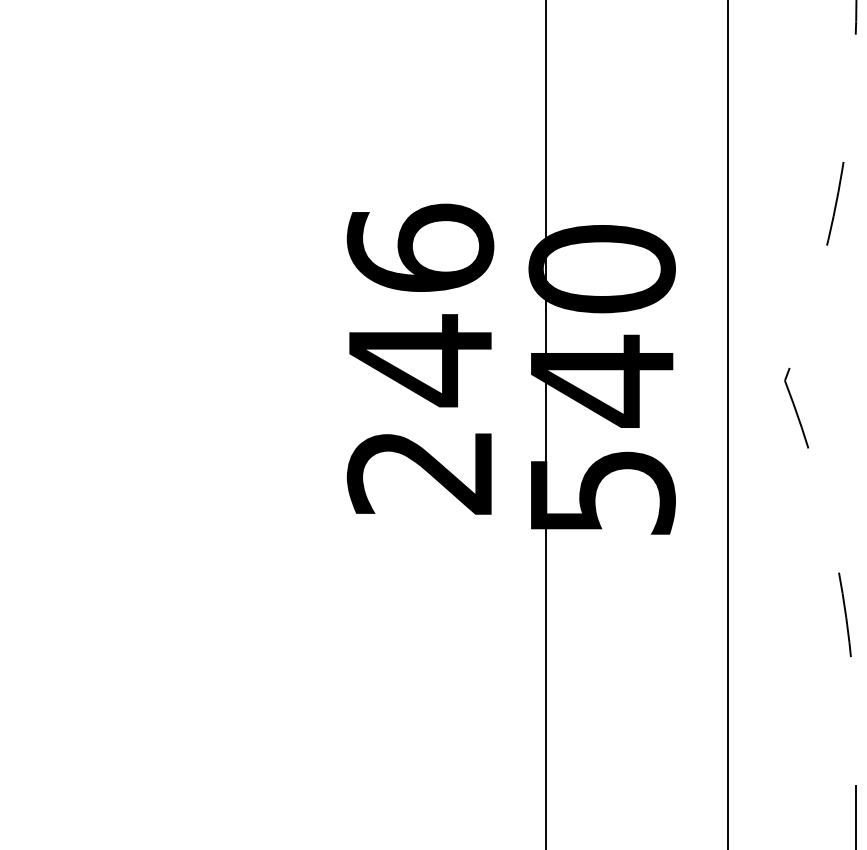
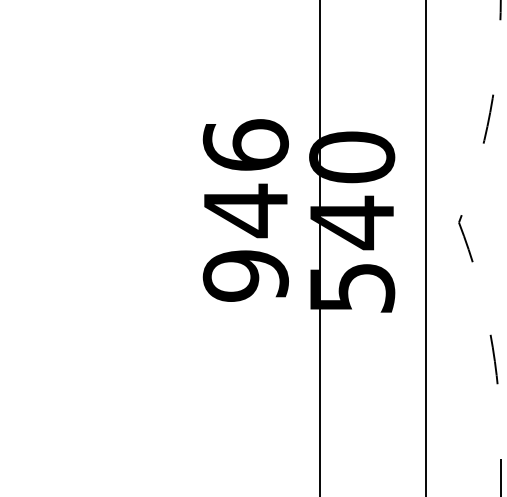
text: (419, 471) -> (245, 275), 246 -> 946

